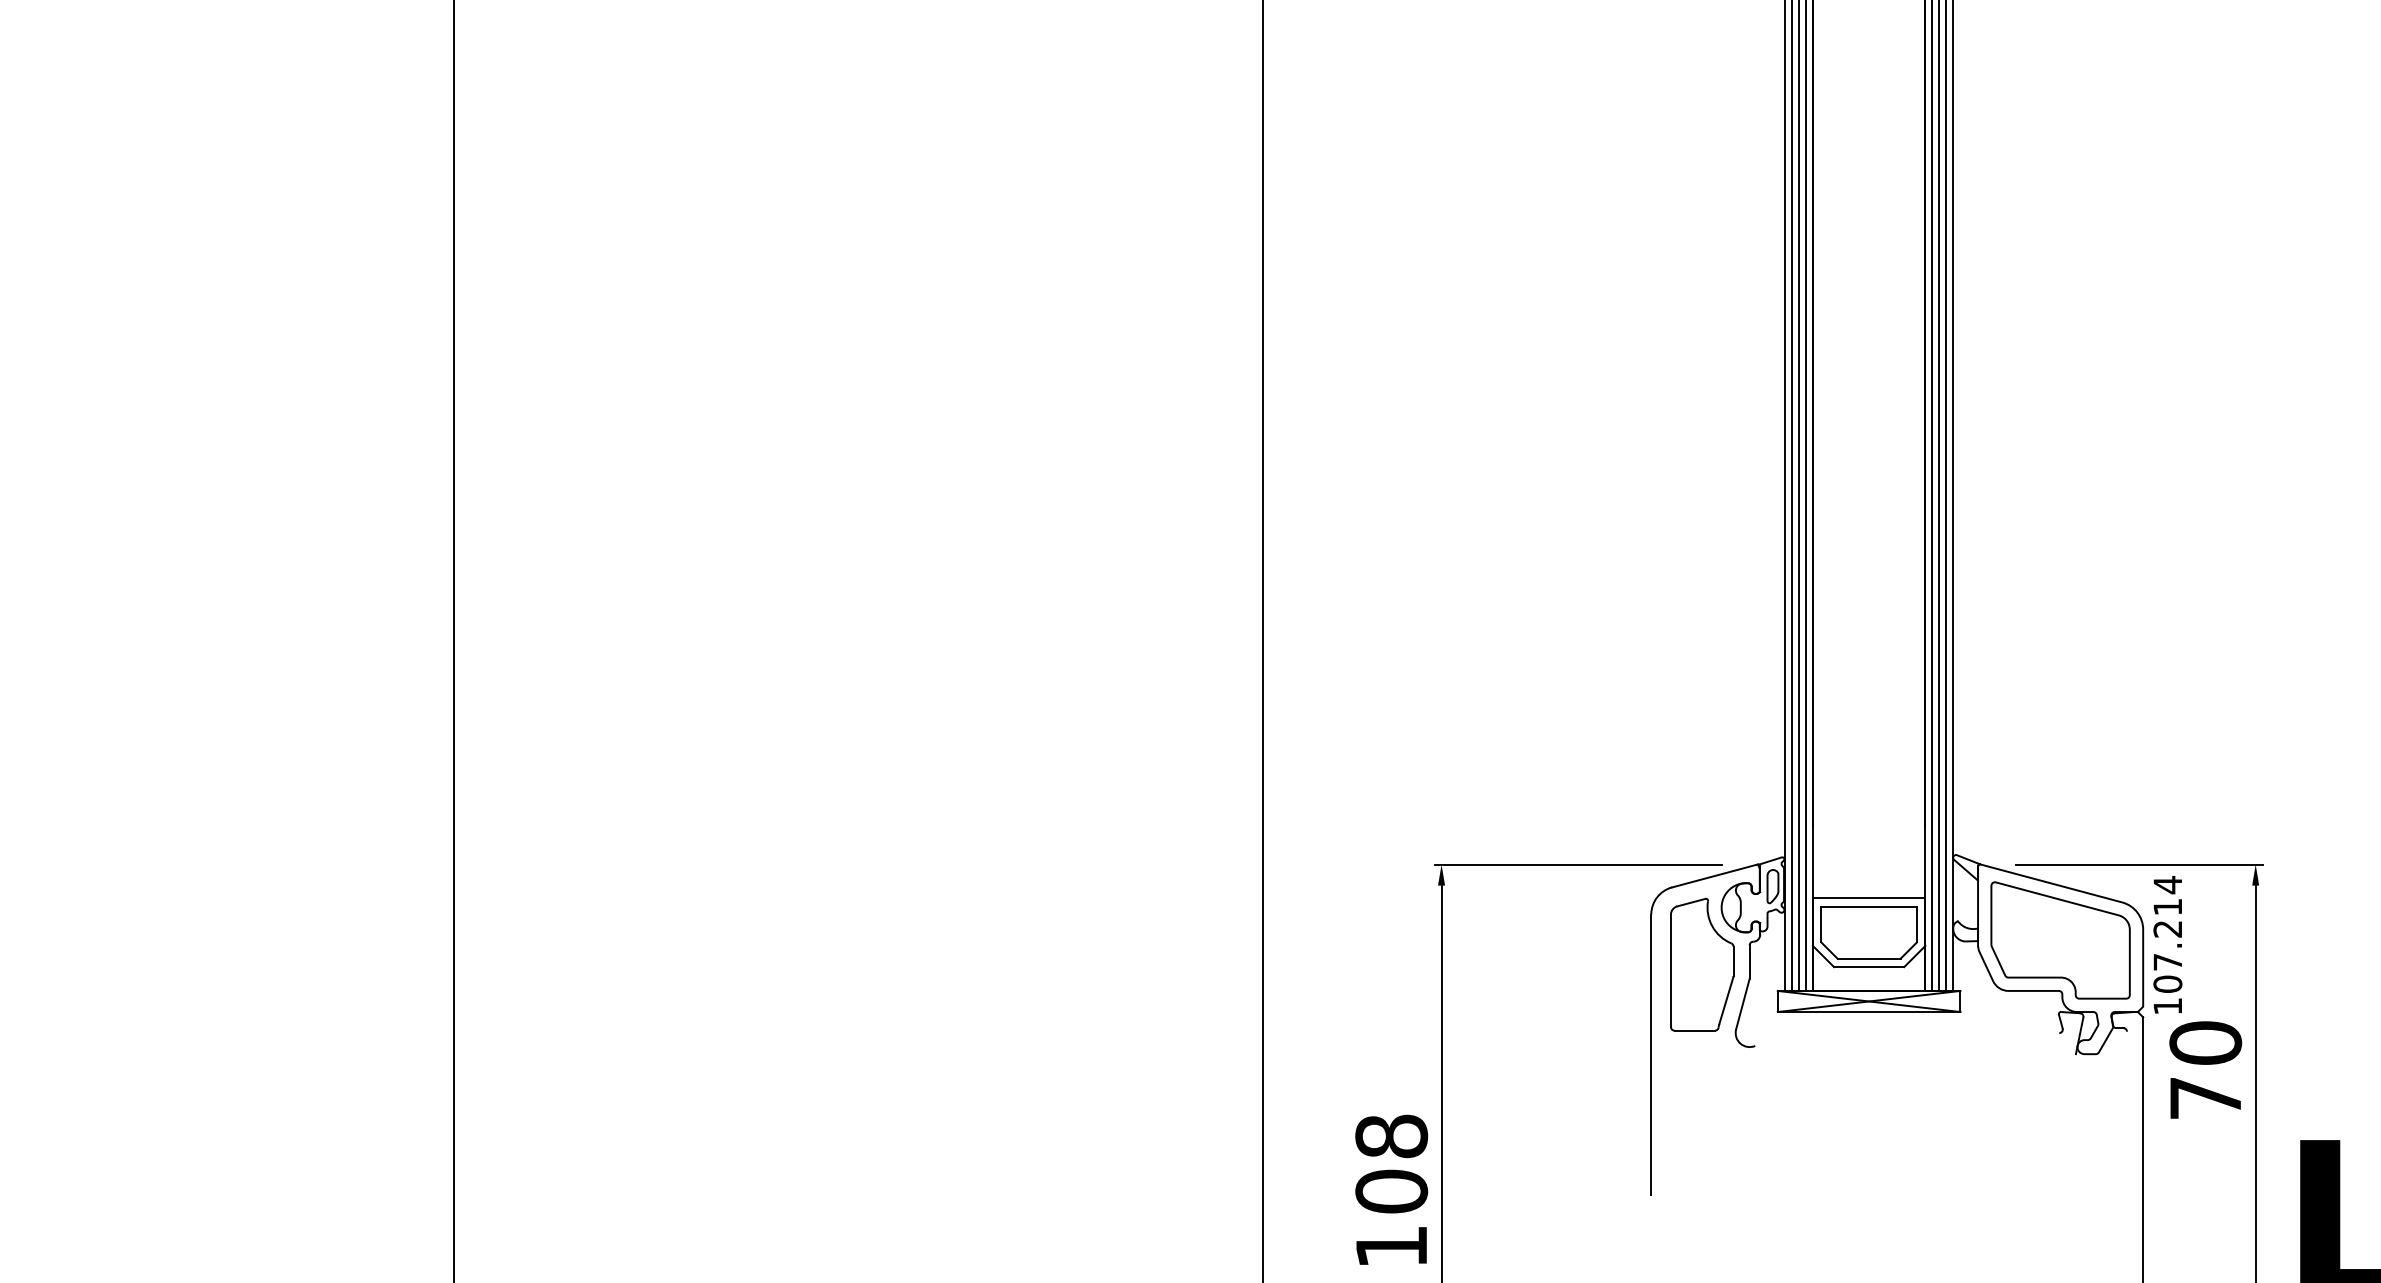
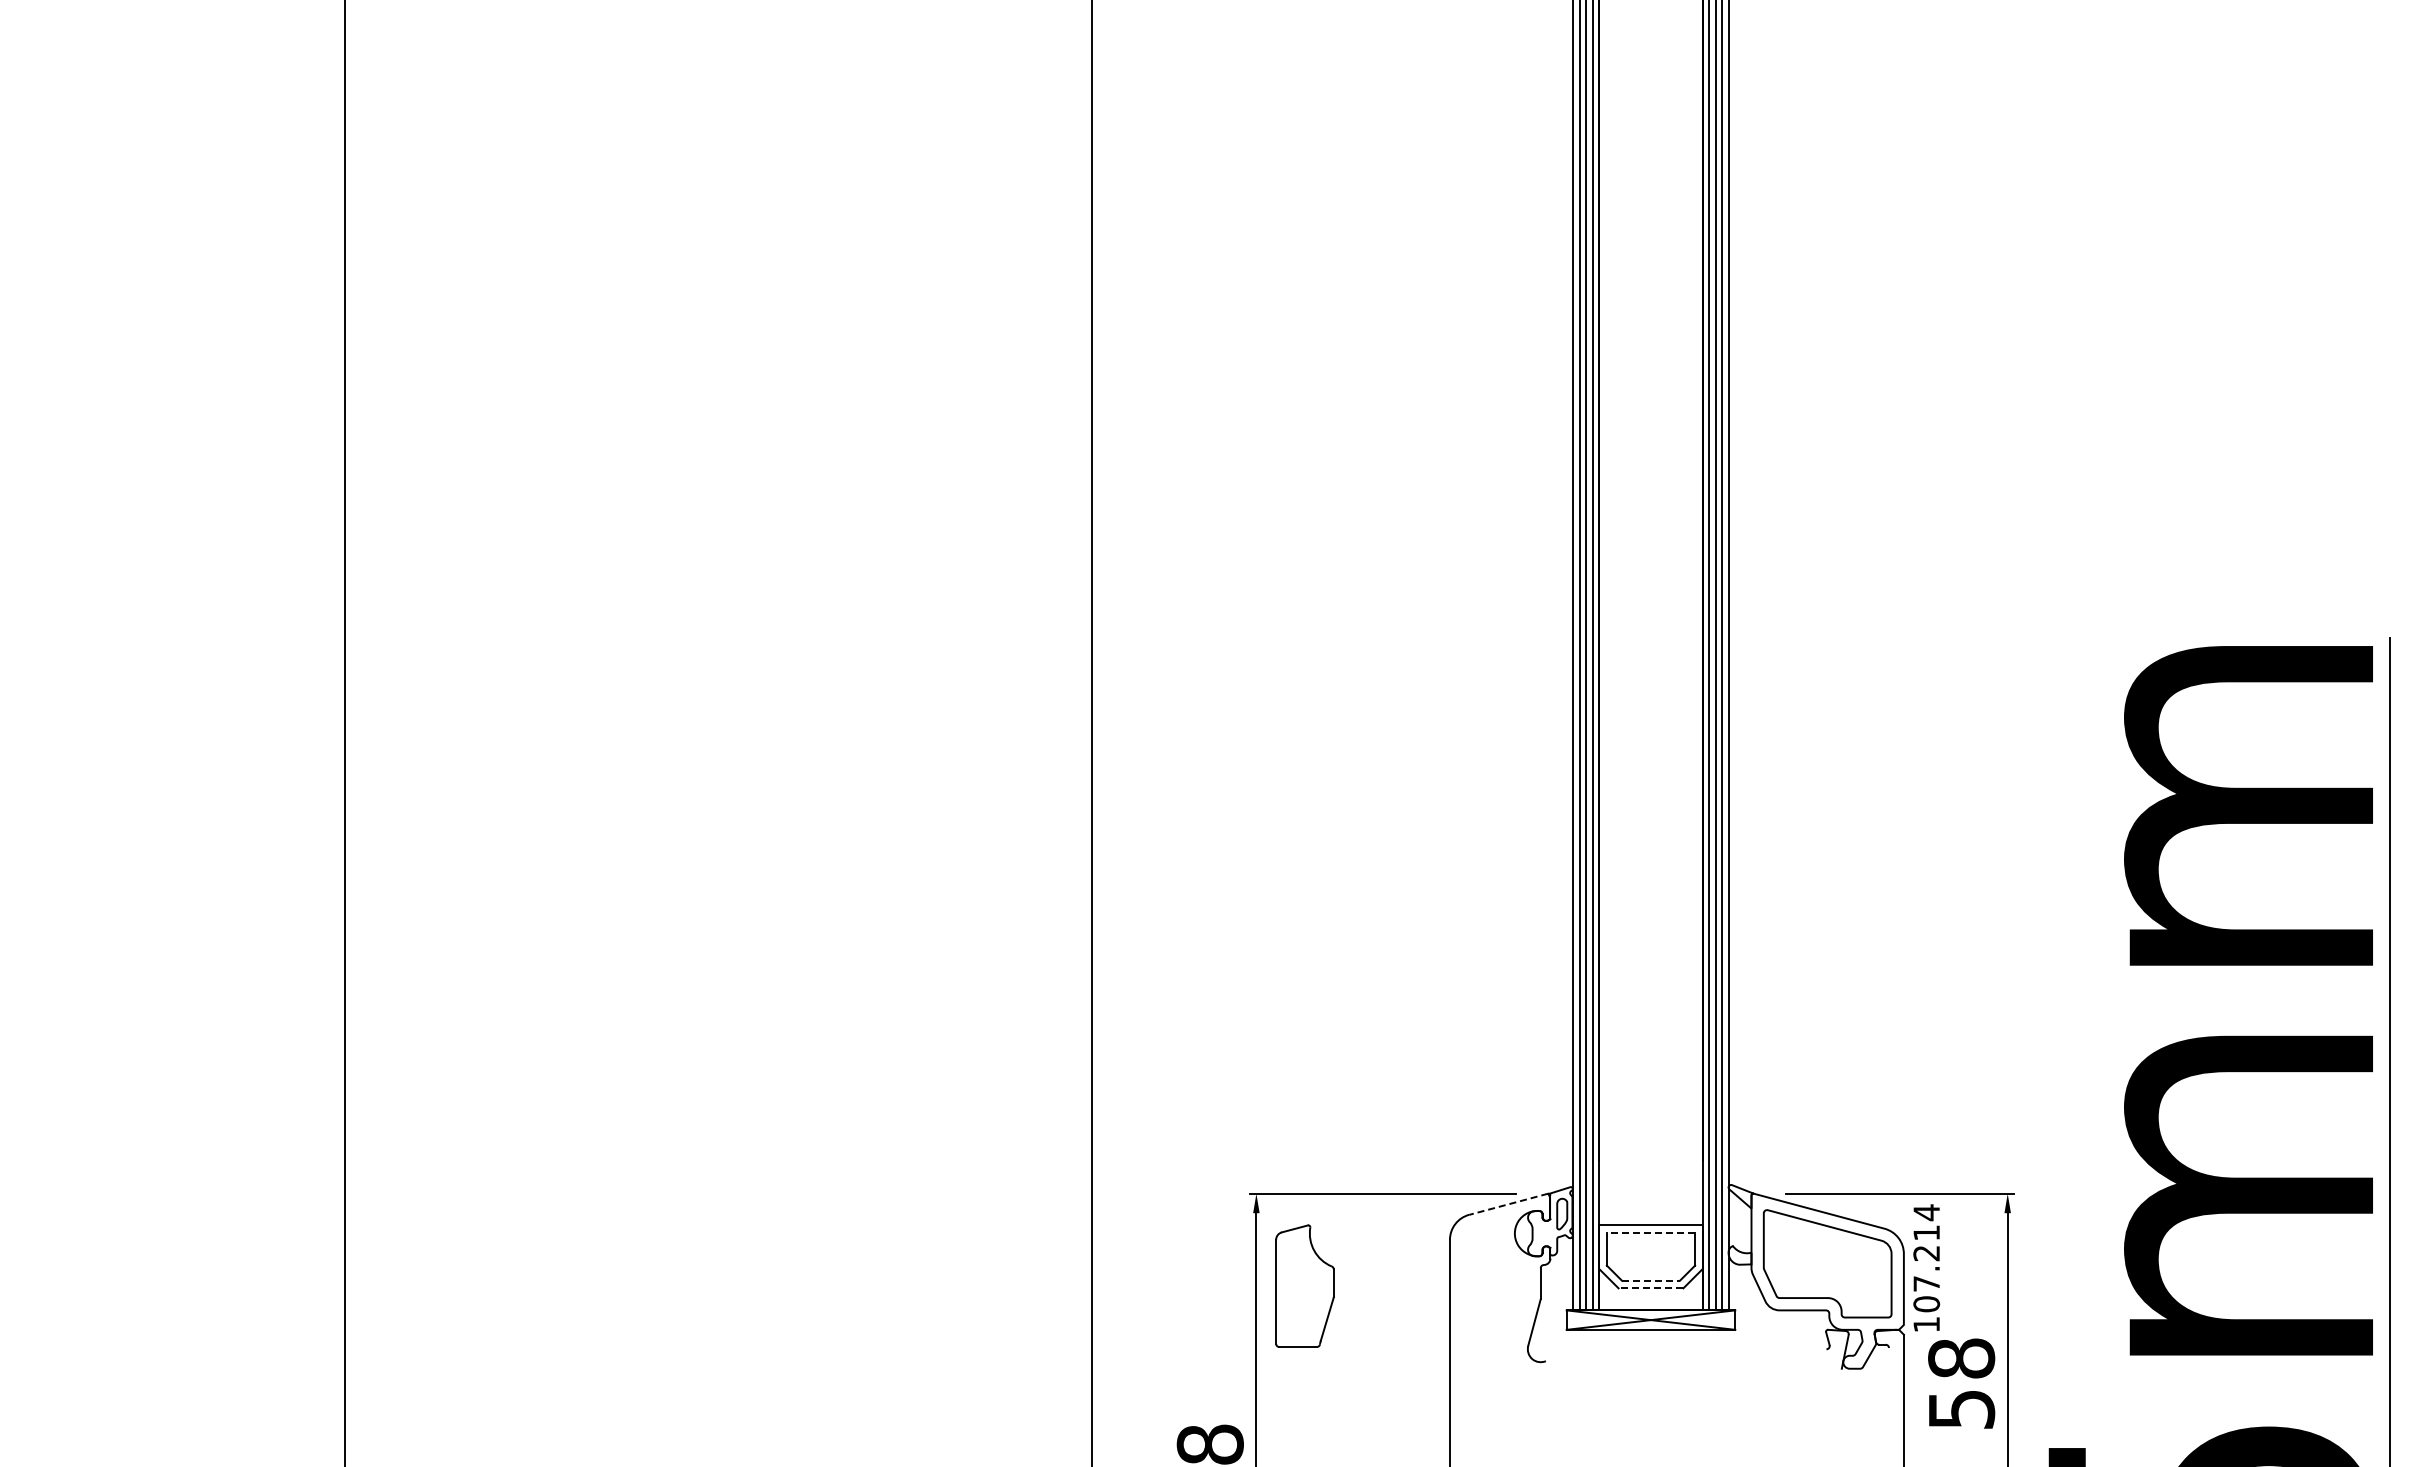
line: (1714, 876) -> (1508, 1204), solid -> dashed
line: (1868, 906) -> (1650, 1232), solid -> dashed
line: (1869, 958) -> (1651, 1280), solid -> dashed
part: (1701, 963) -> (1304, 1285), moved
line: (1868, 967) -> (1650, 1288), solid -> dashed
text: (2205, 1070) -> (1961, 1383), 70 -> 58

